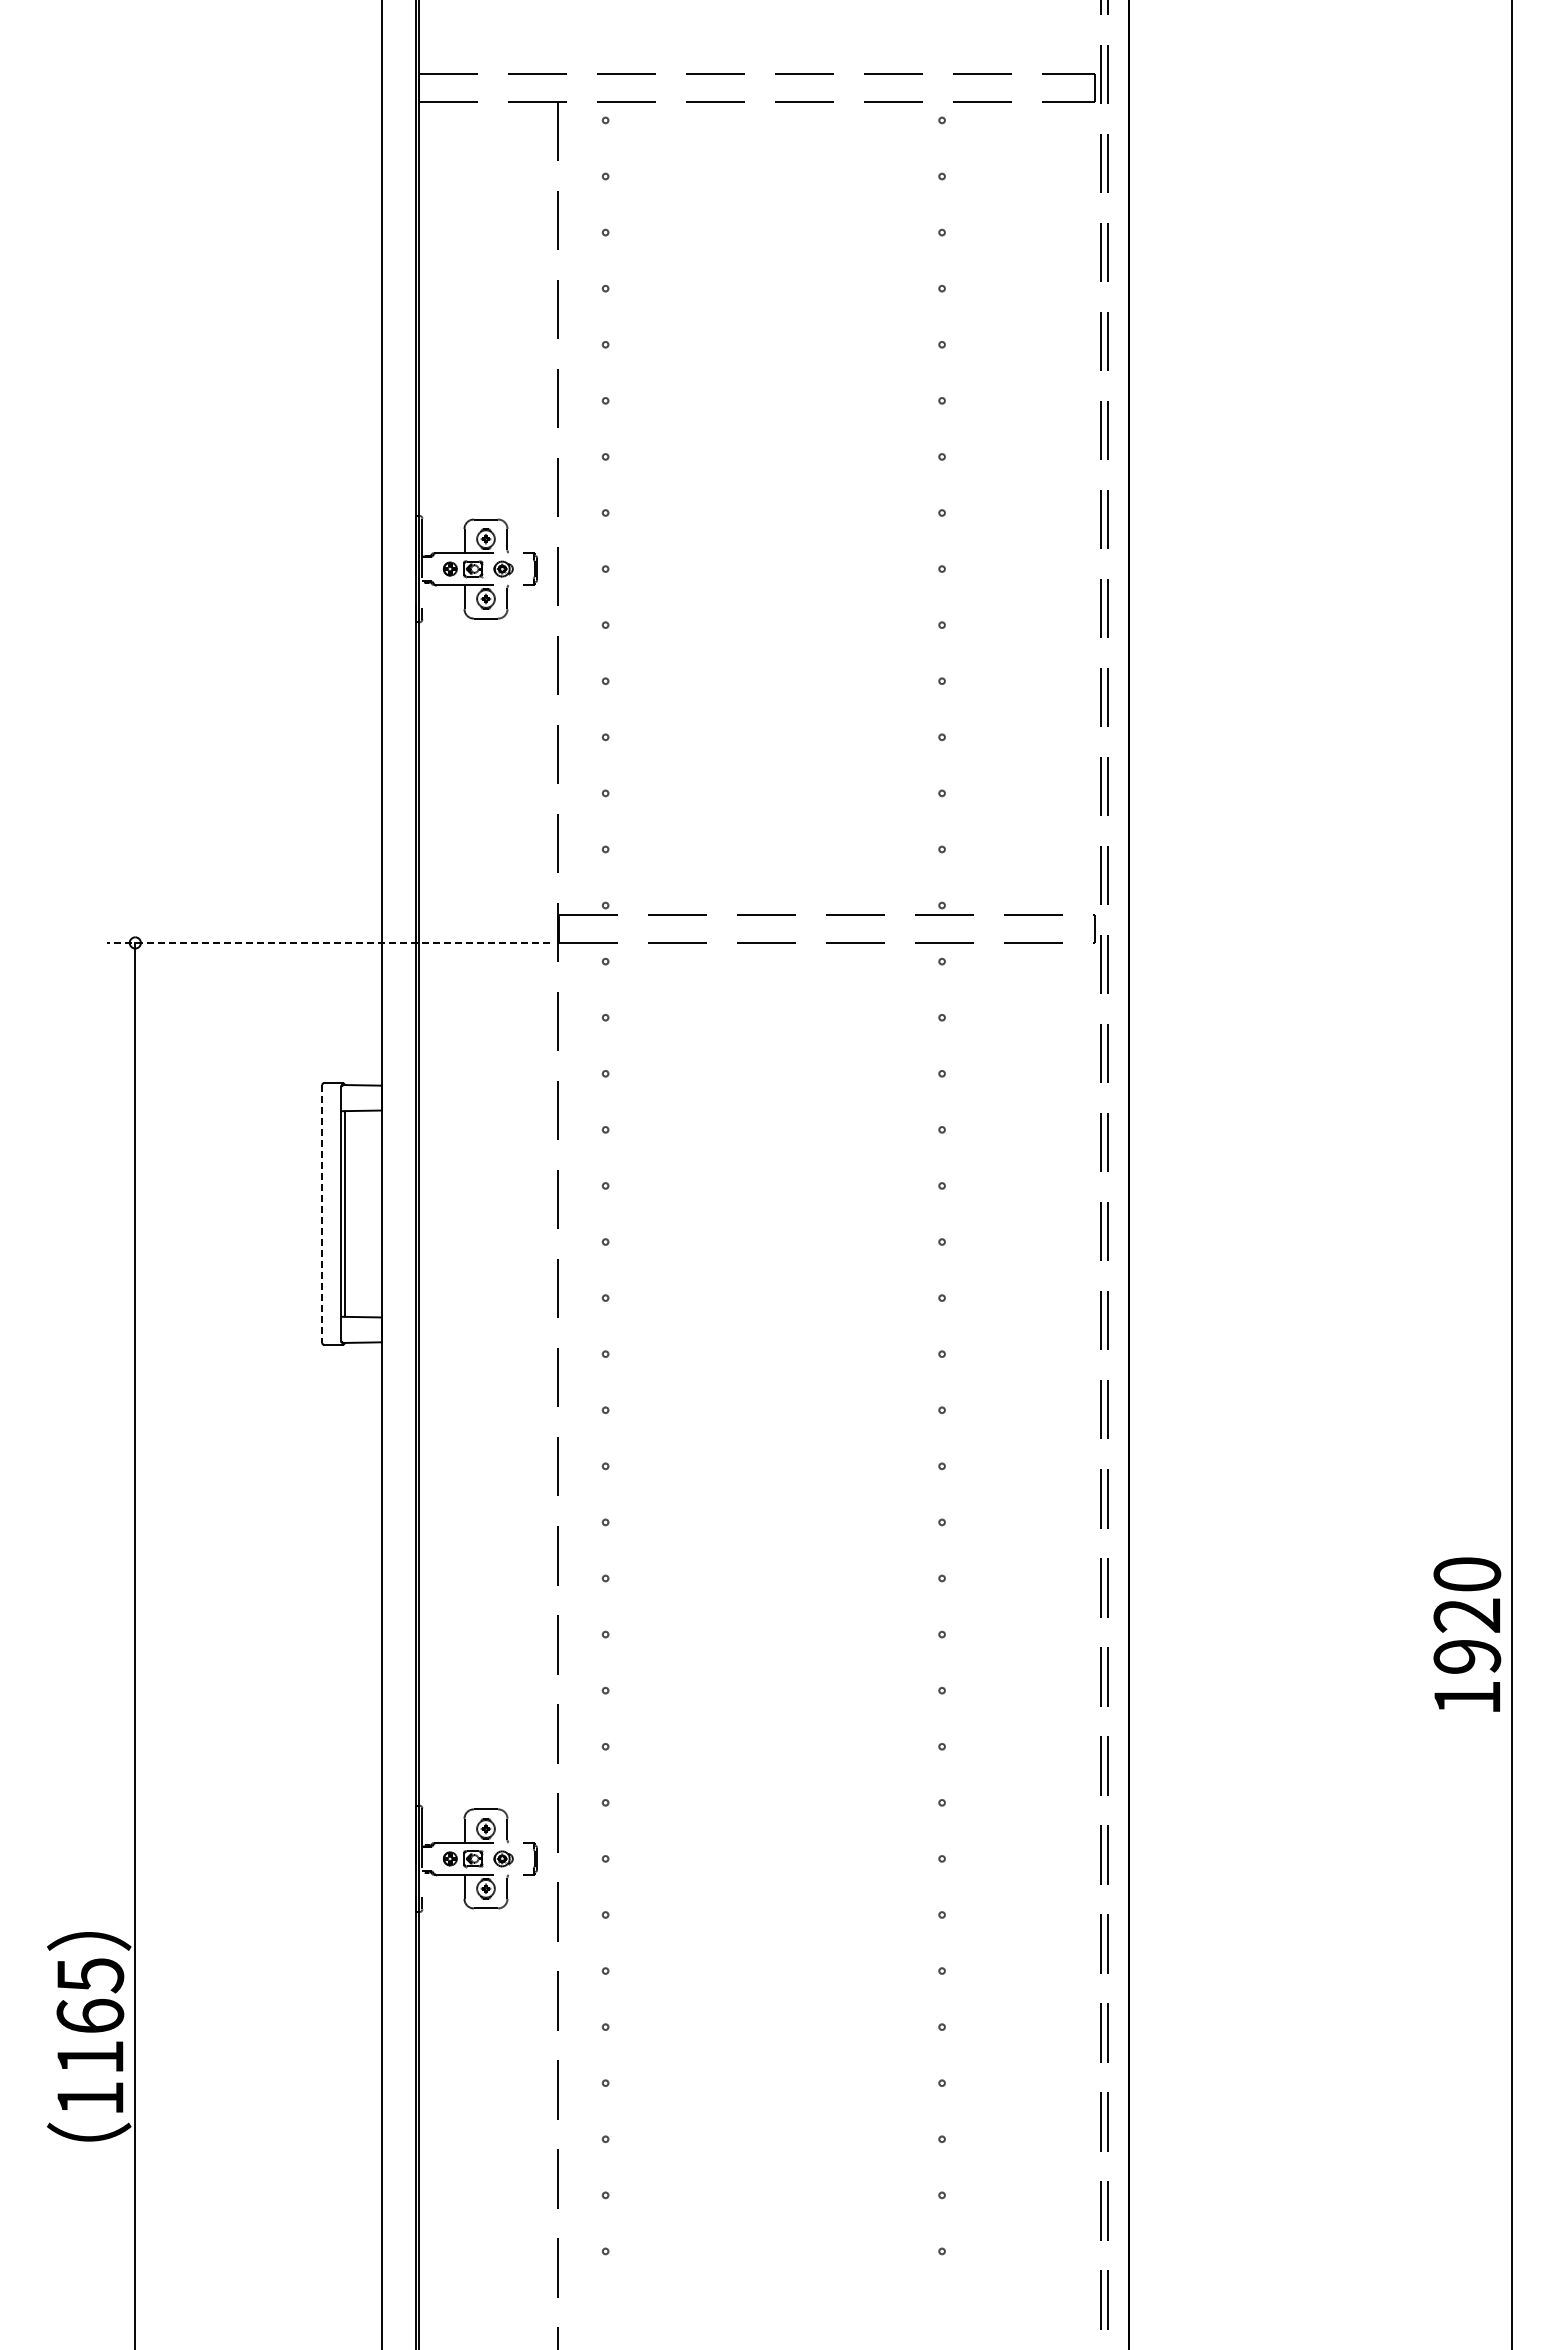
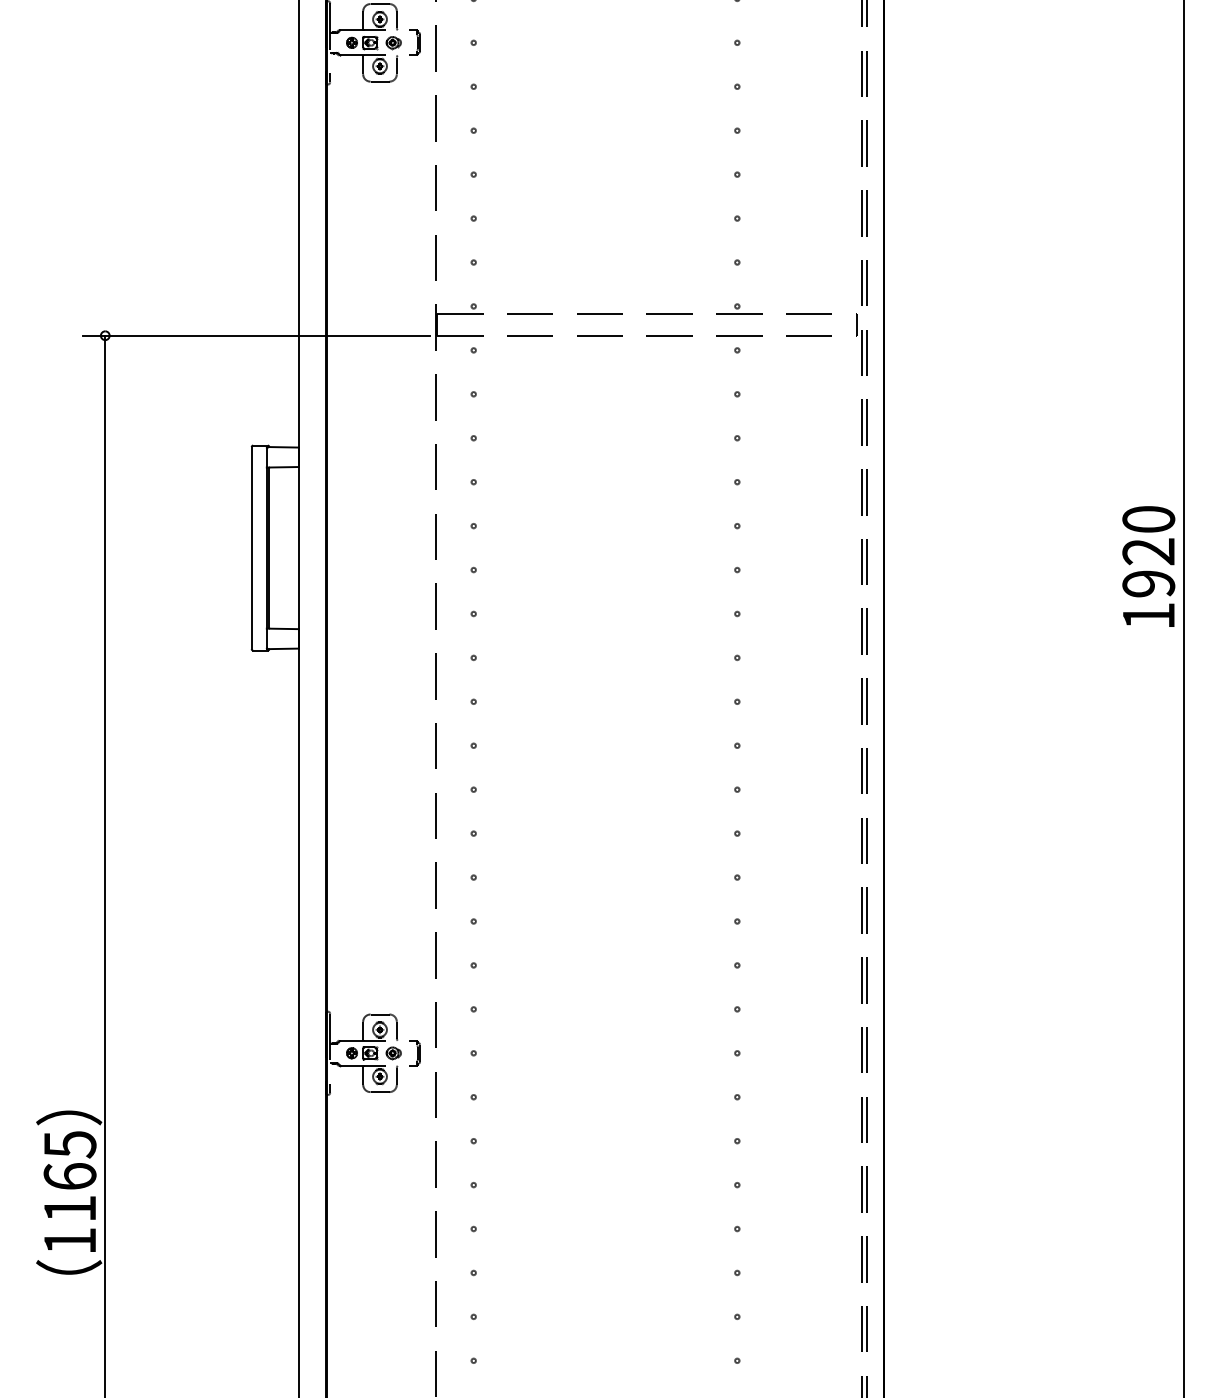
line: (327, 942) -> (255, 335), dashed -> solid
line: (322, 1213) -> (251, 547), dashed -> solid
text: (1467, 1634) -> (1148, 566), moved

